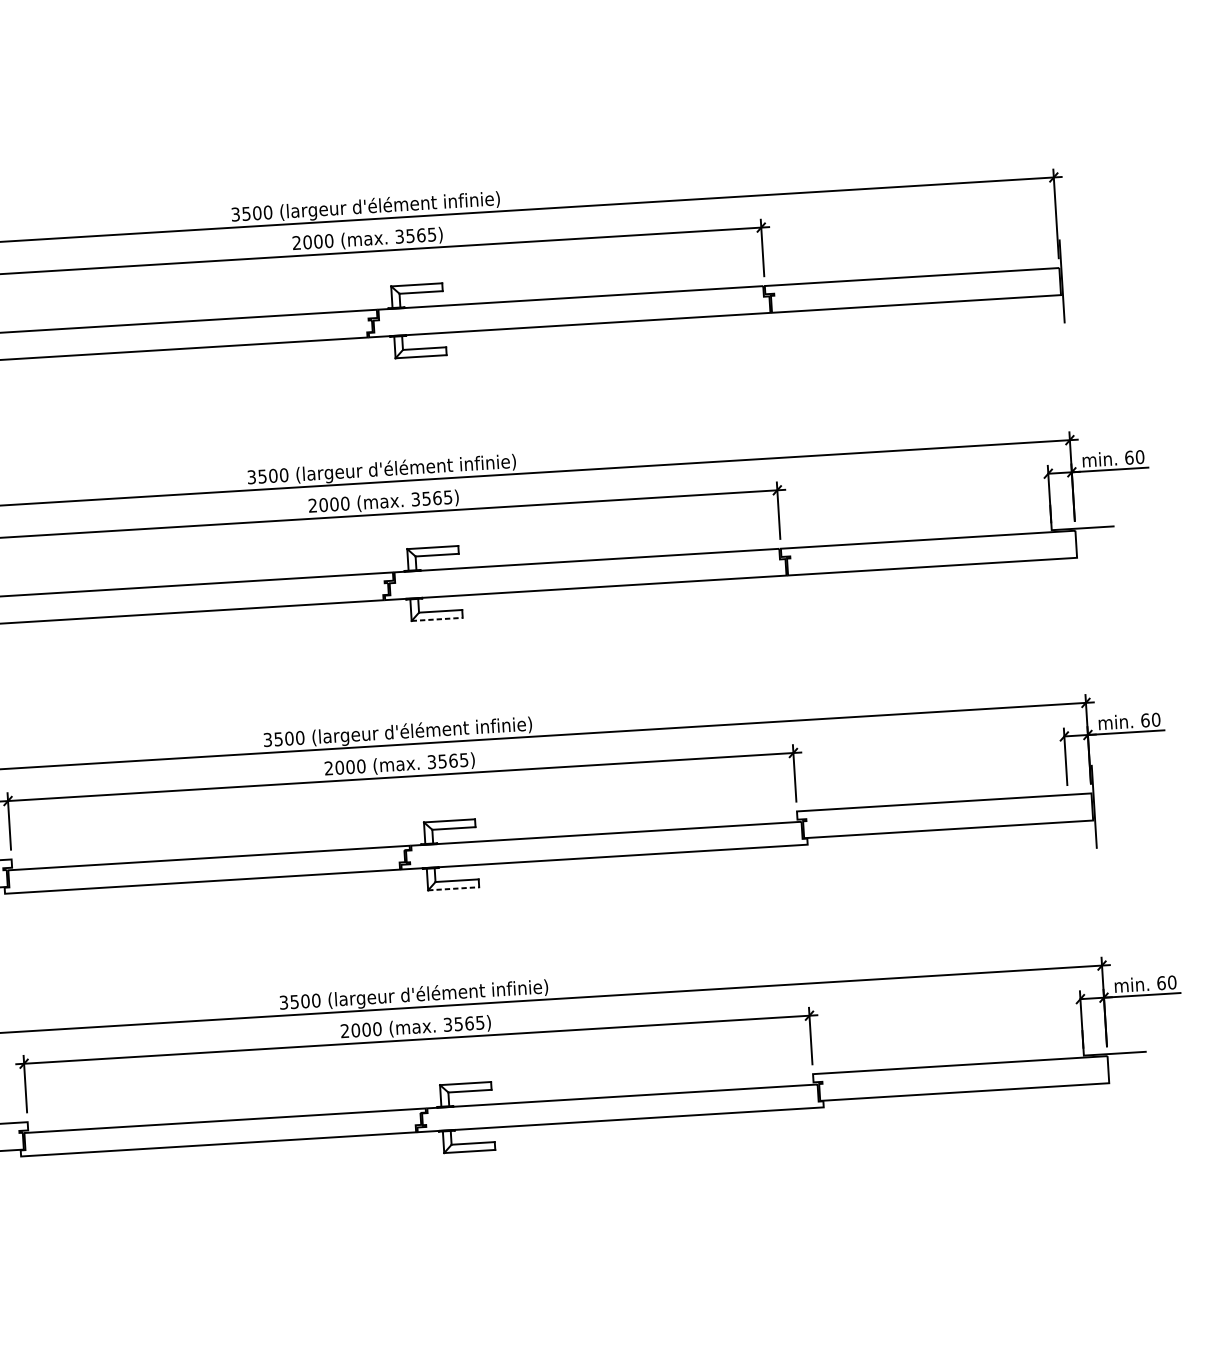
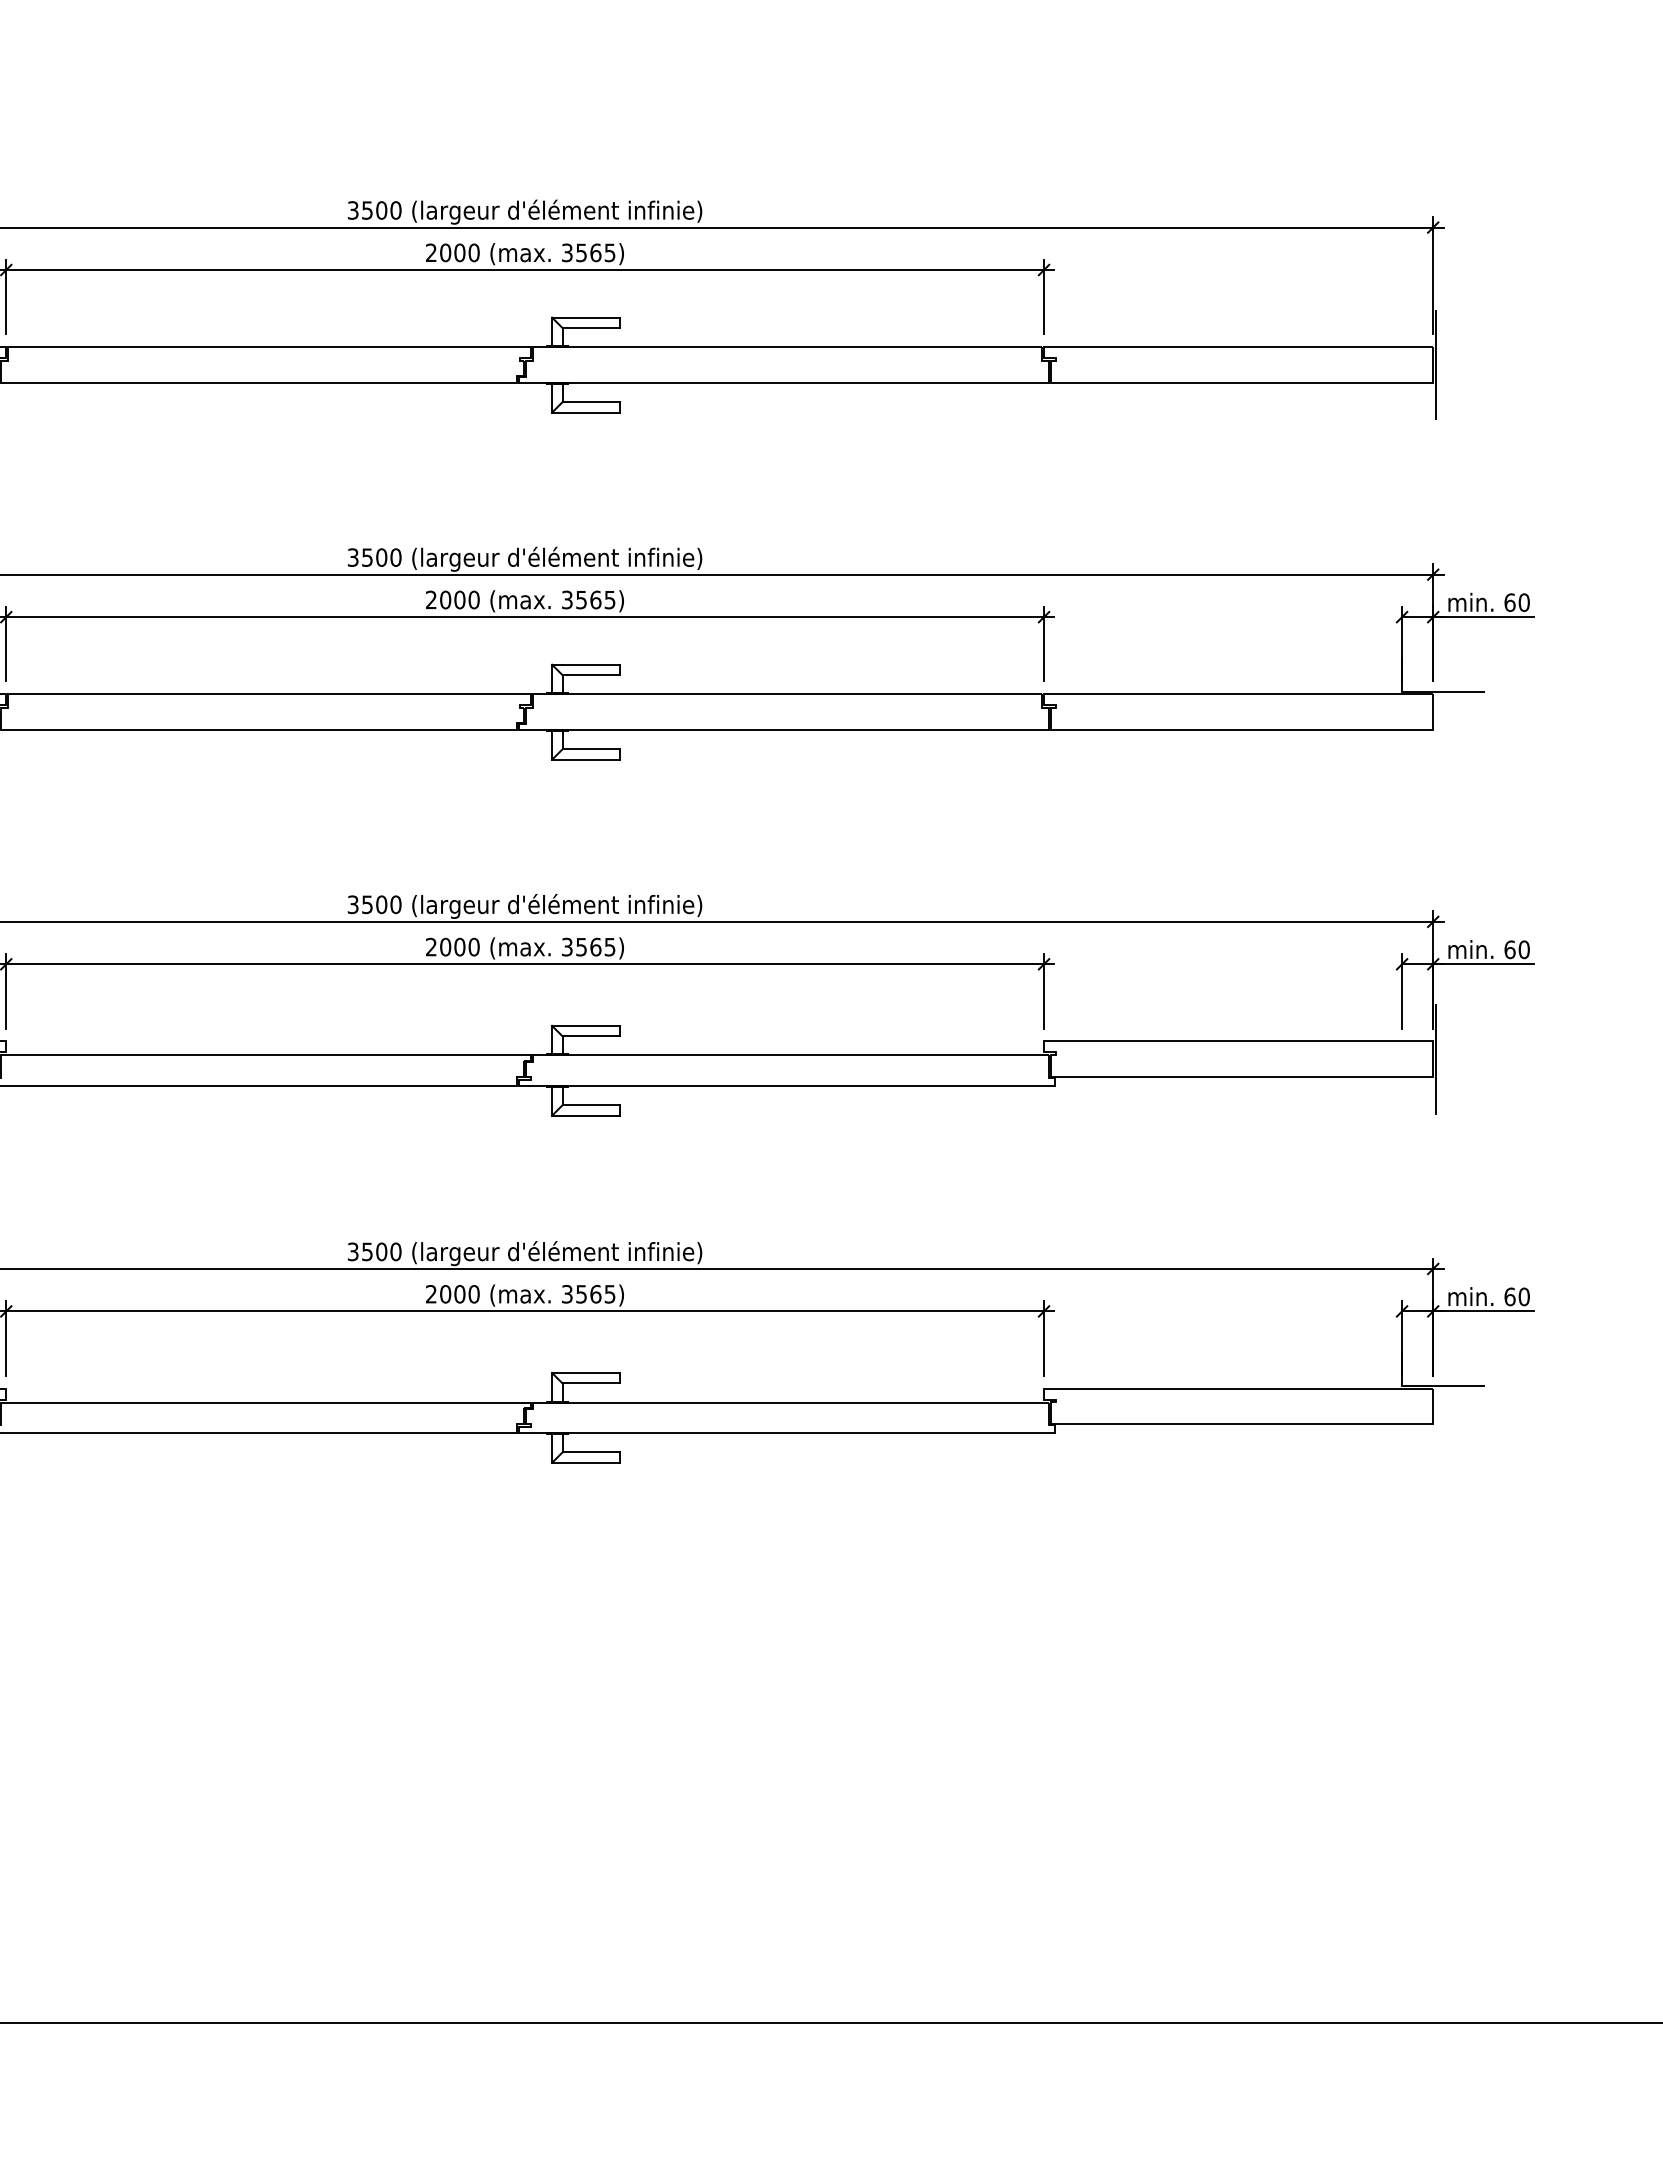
line: (436, 619) -> (585, 759), dashed -> solid
line: (453, 888) -> (585, 1115), dashed -> solid

